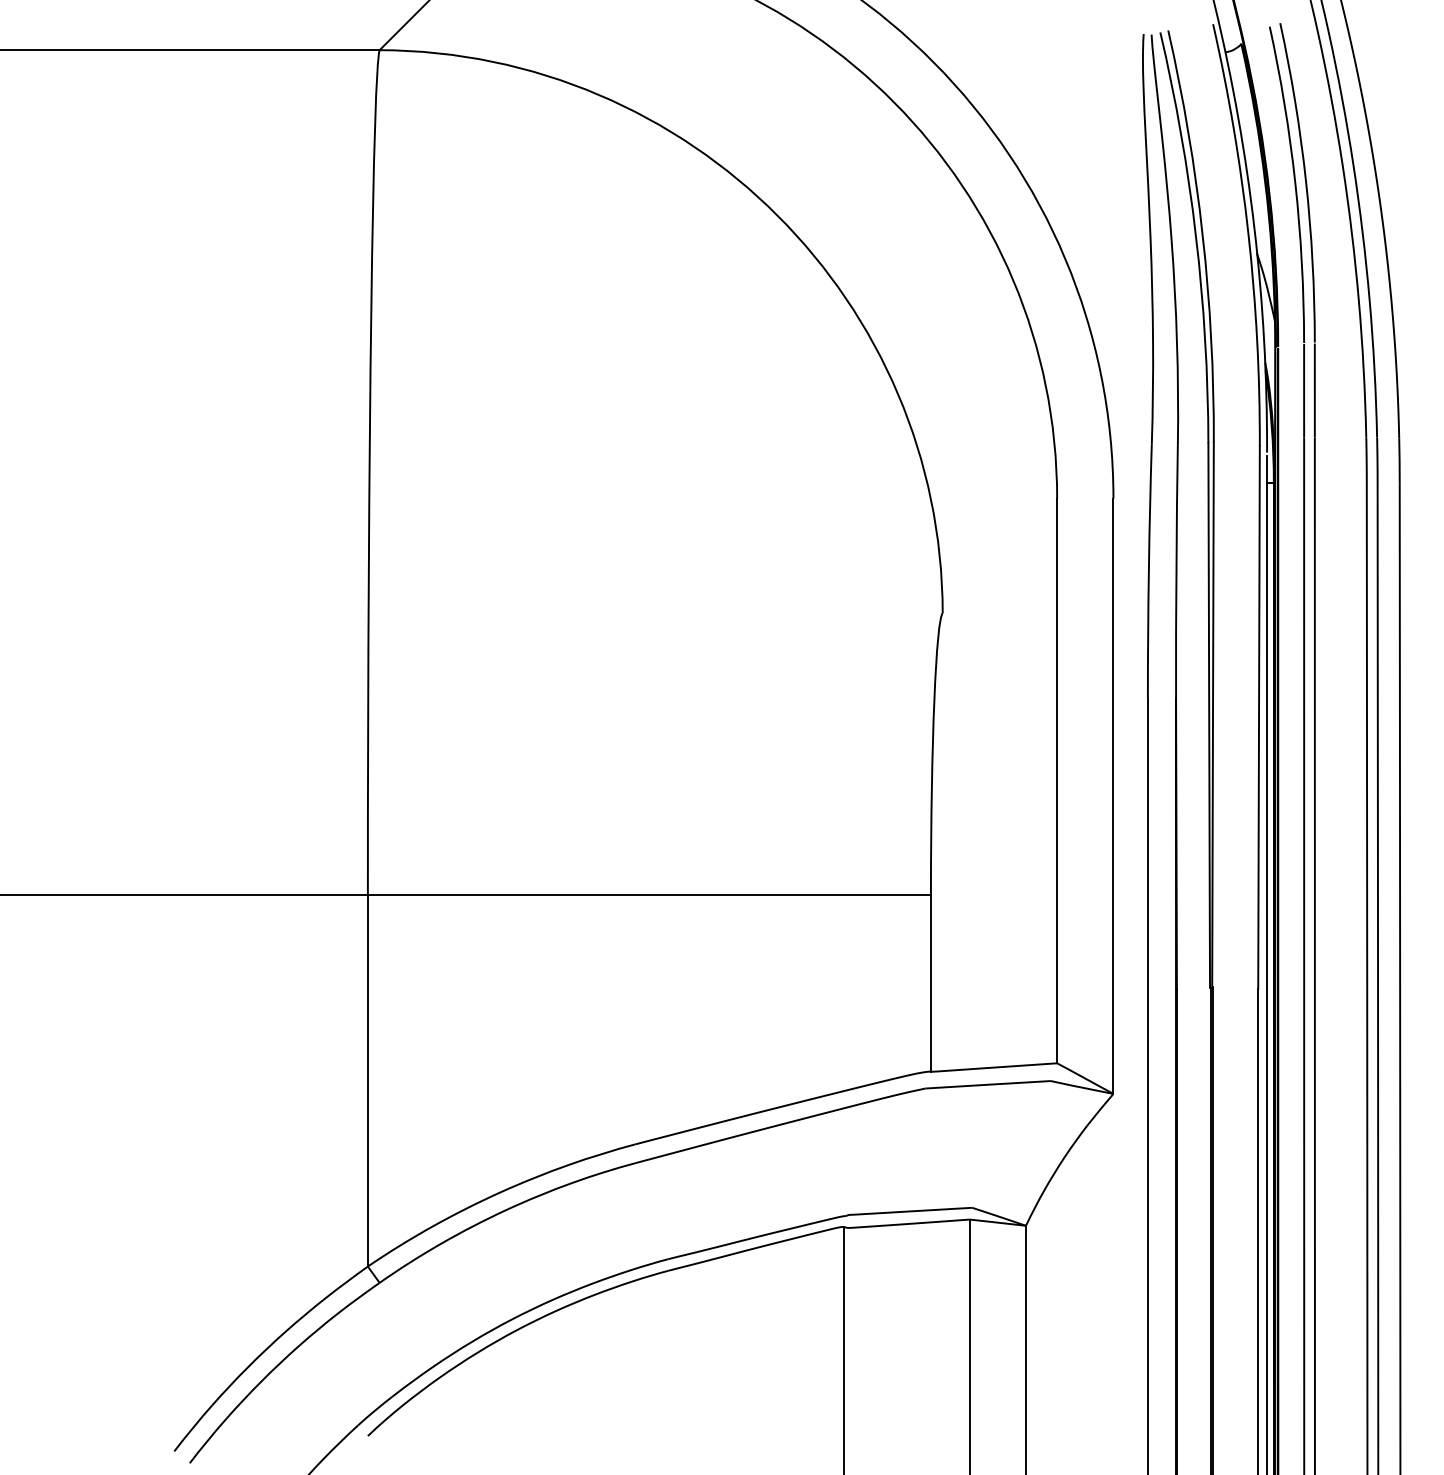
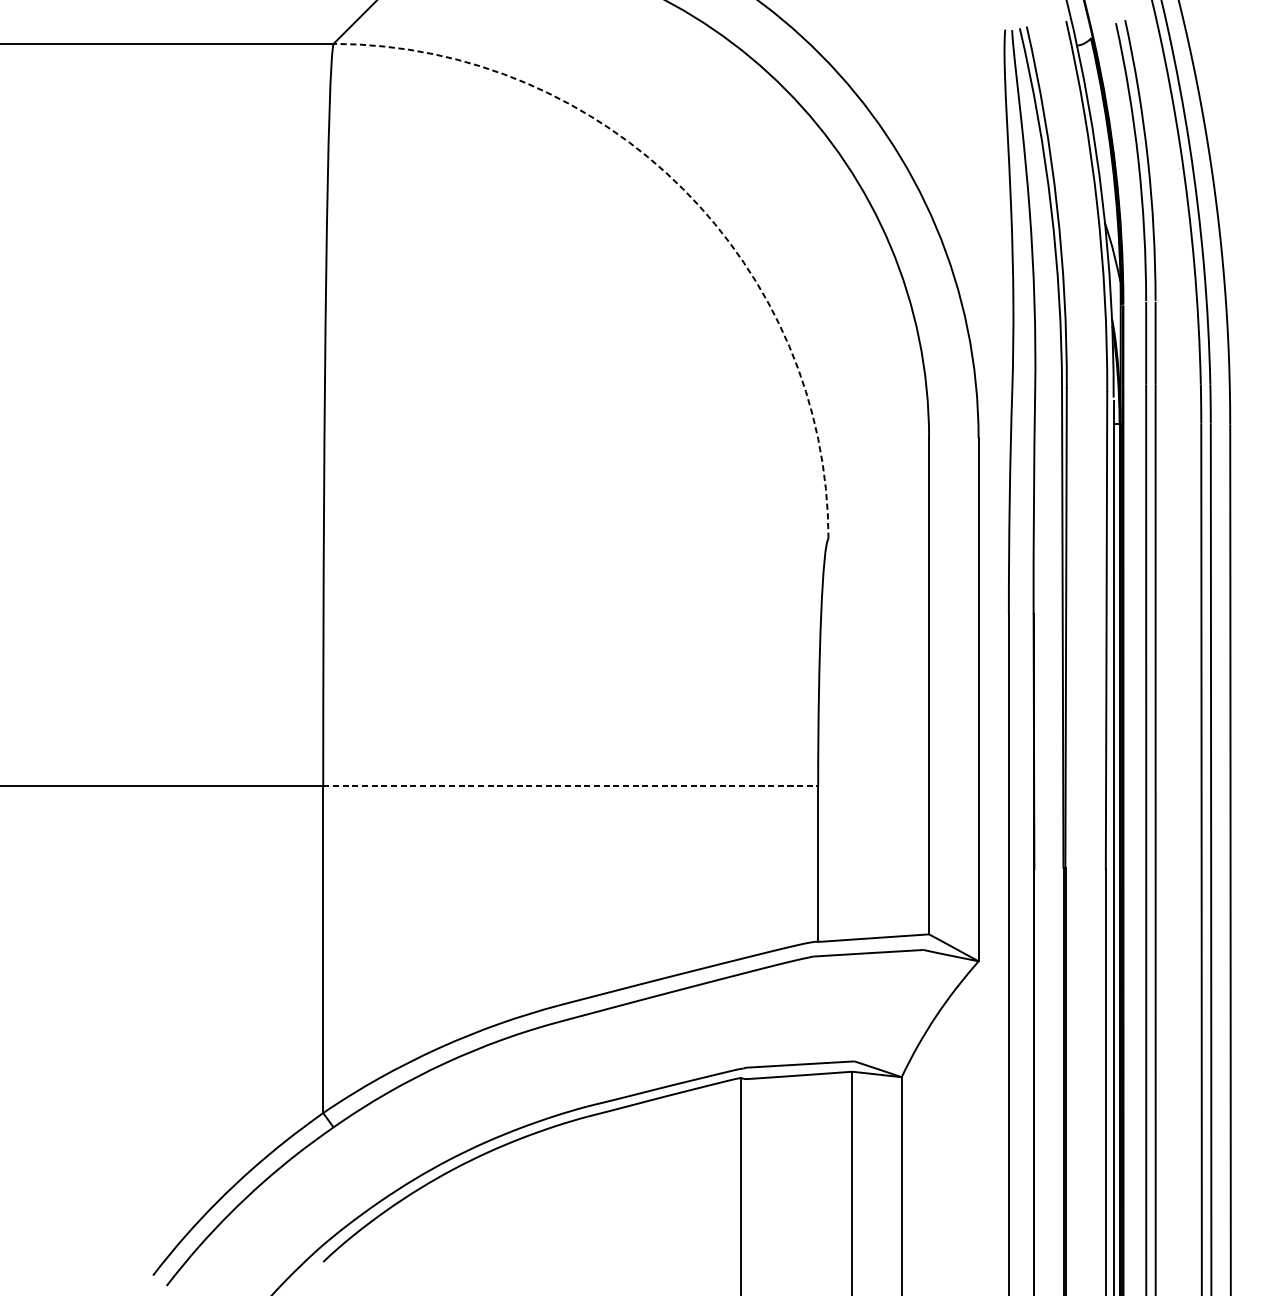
arc: (777, 215) -> (683, 189), solid -> dashed
line: (649, 894) -> (570, 786), solid -> dashed

